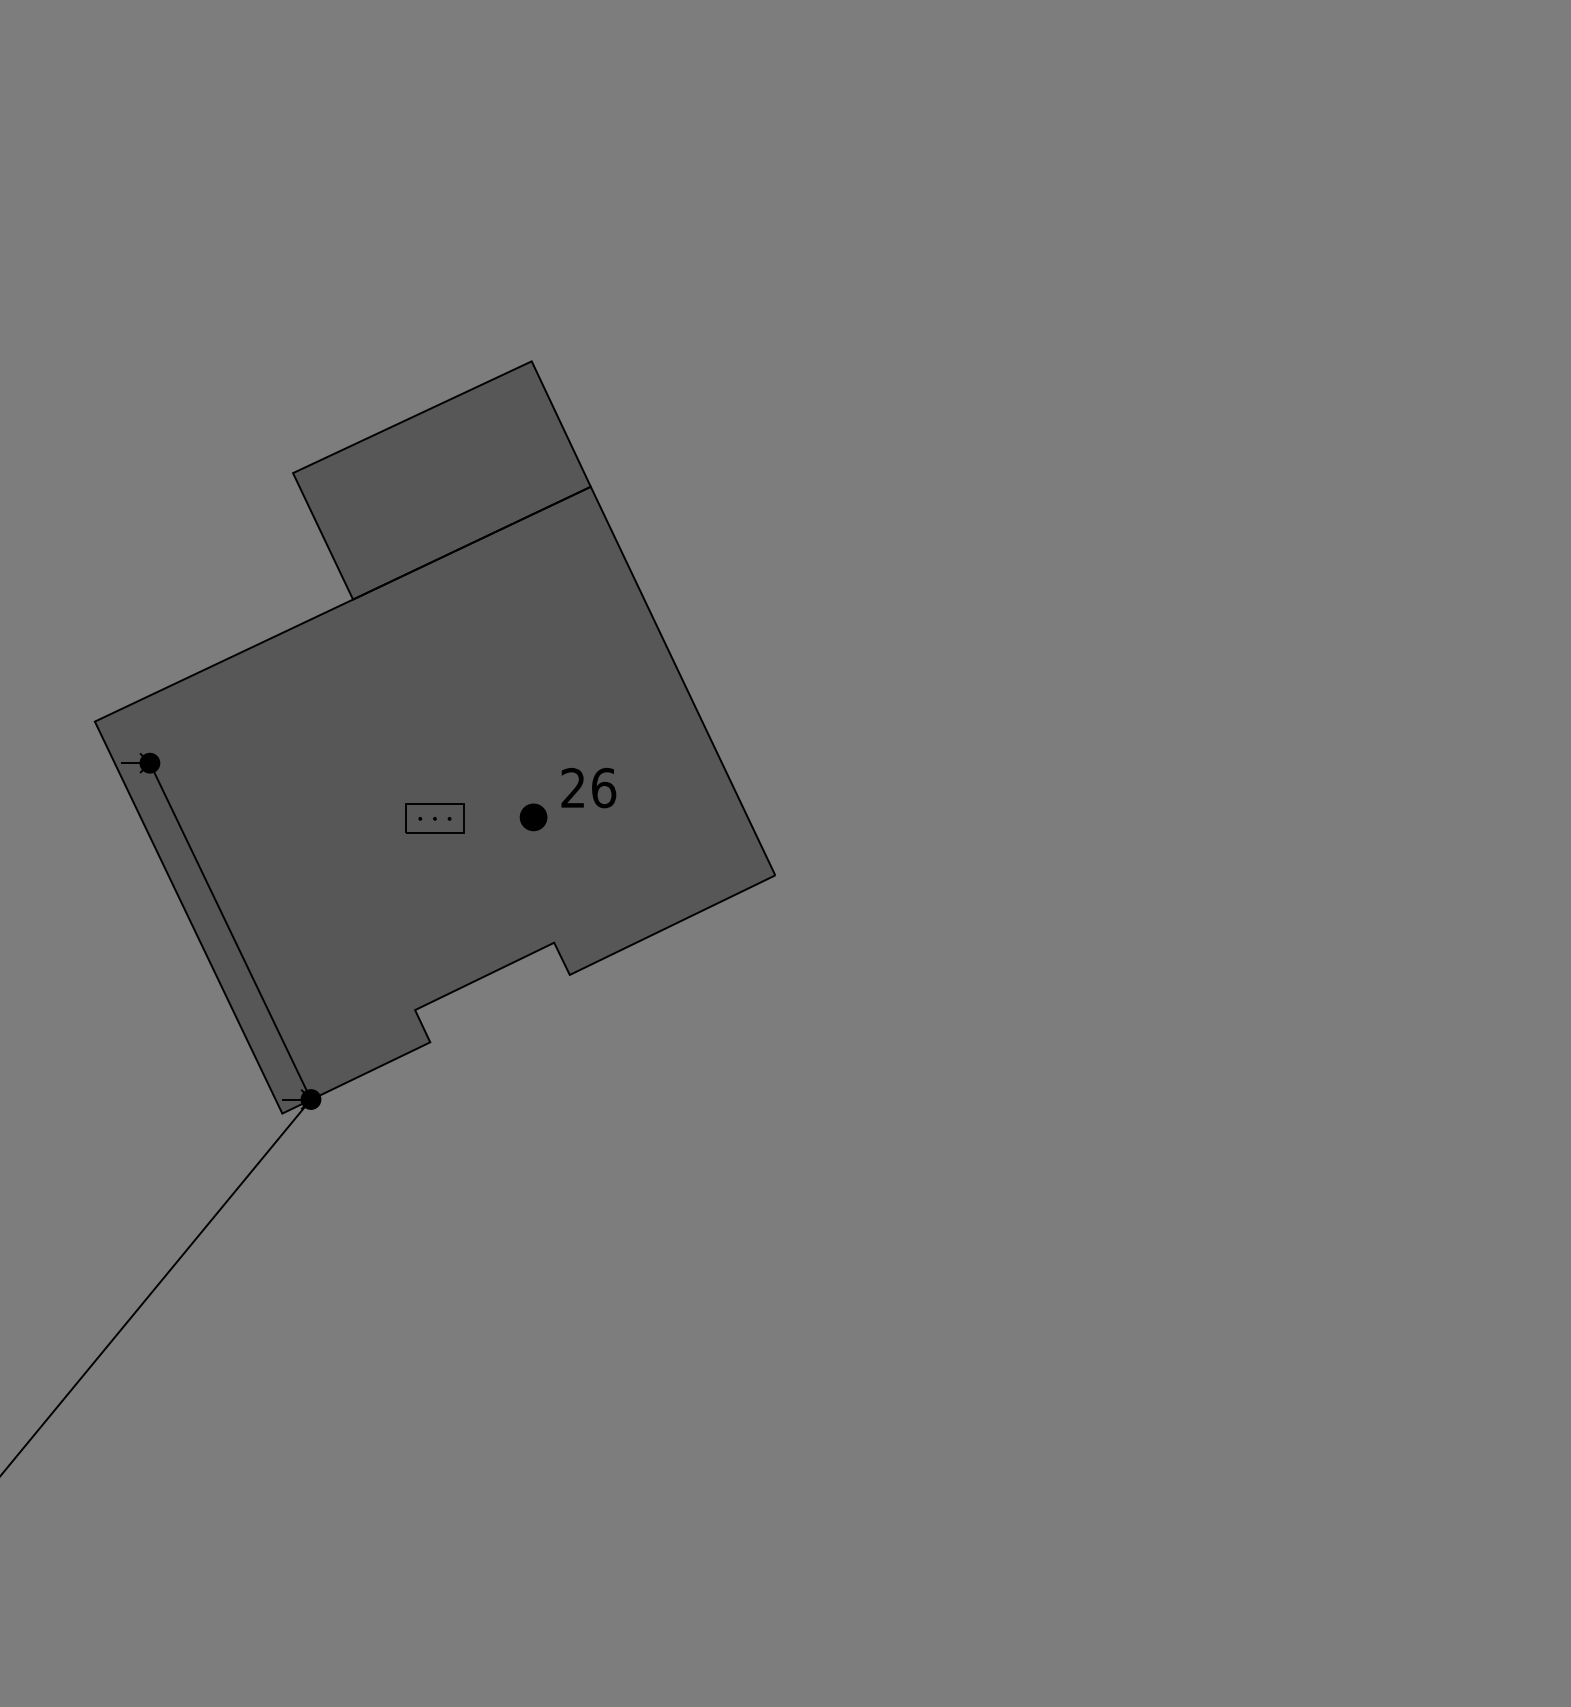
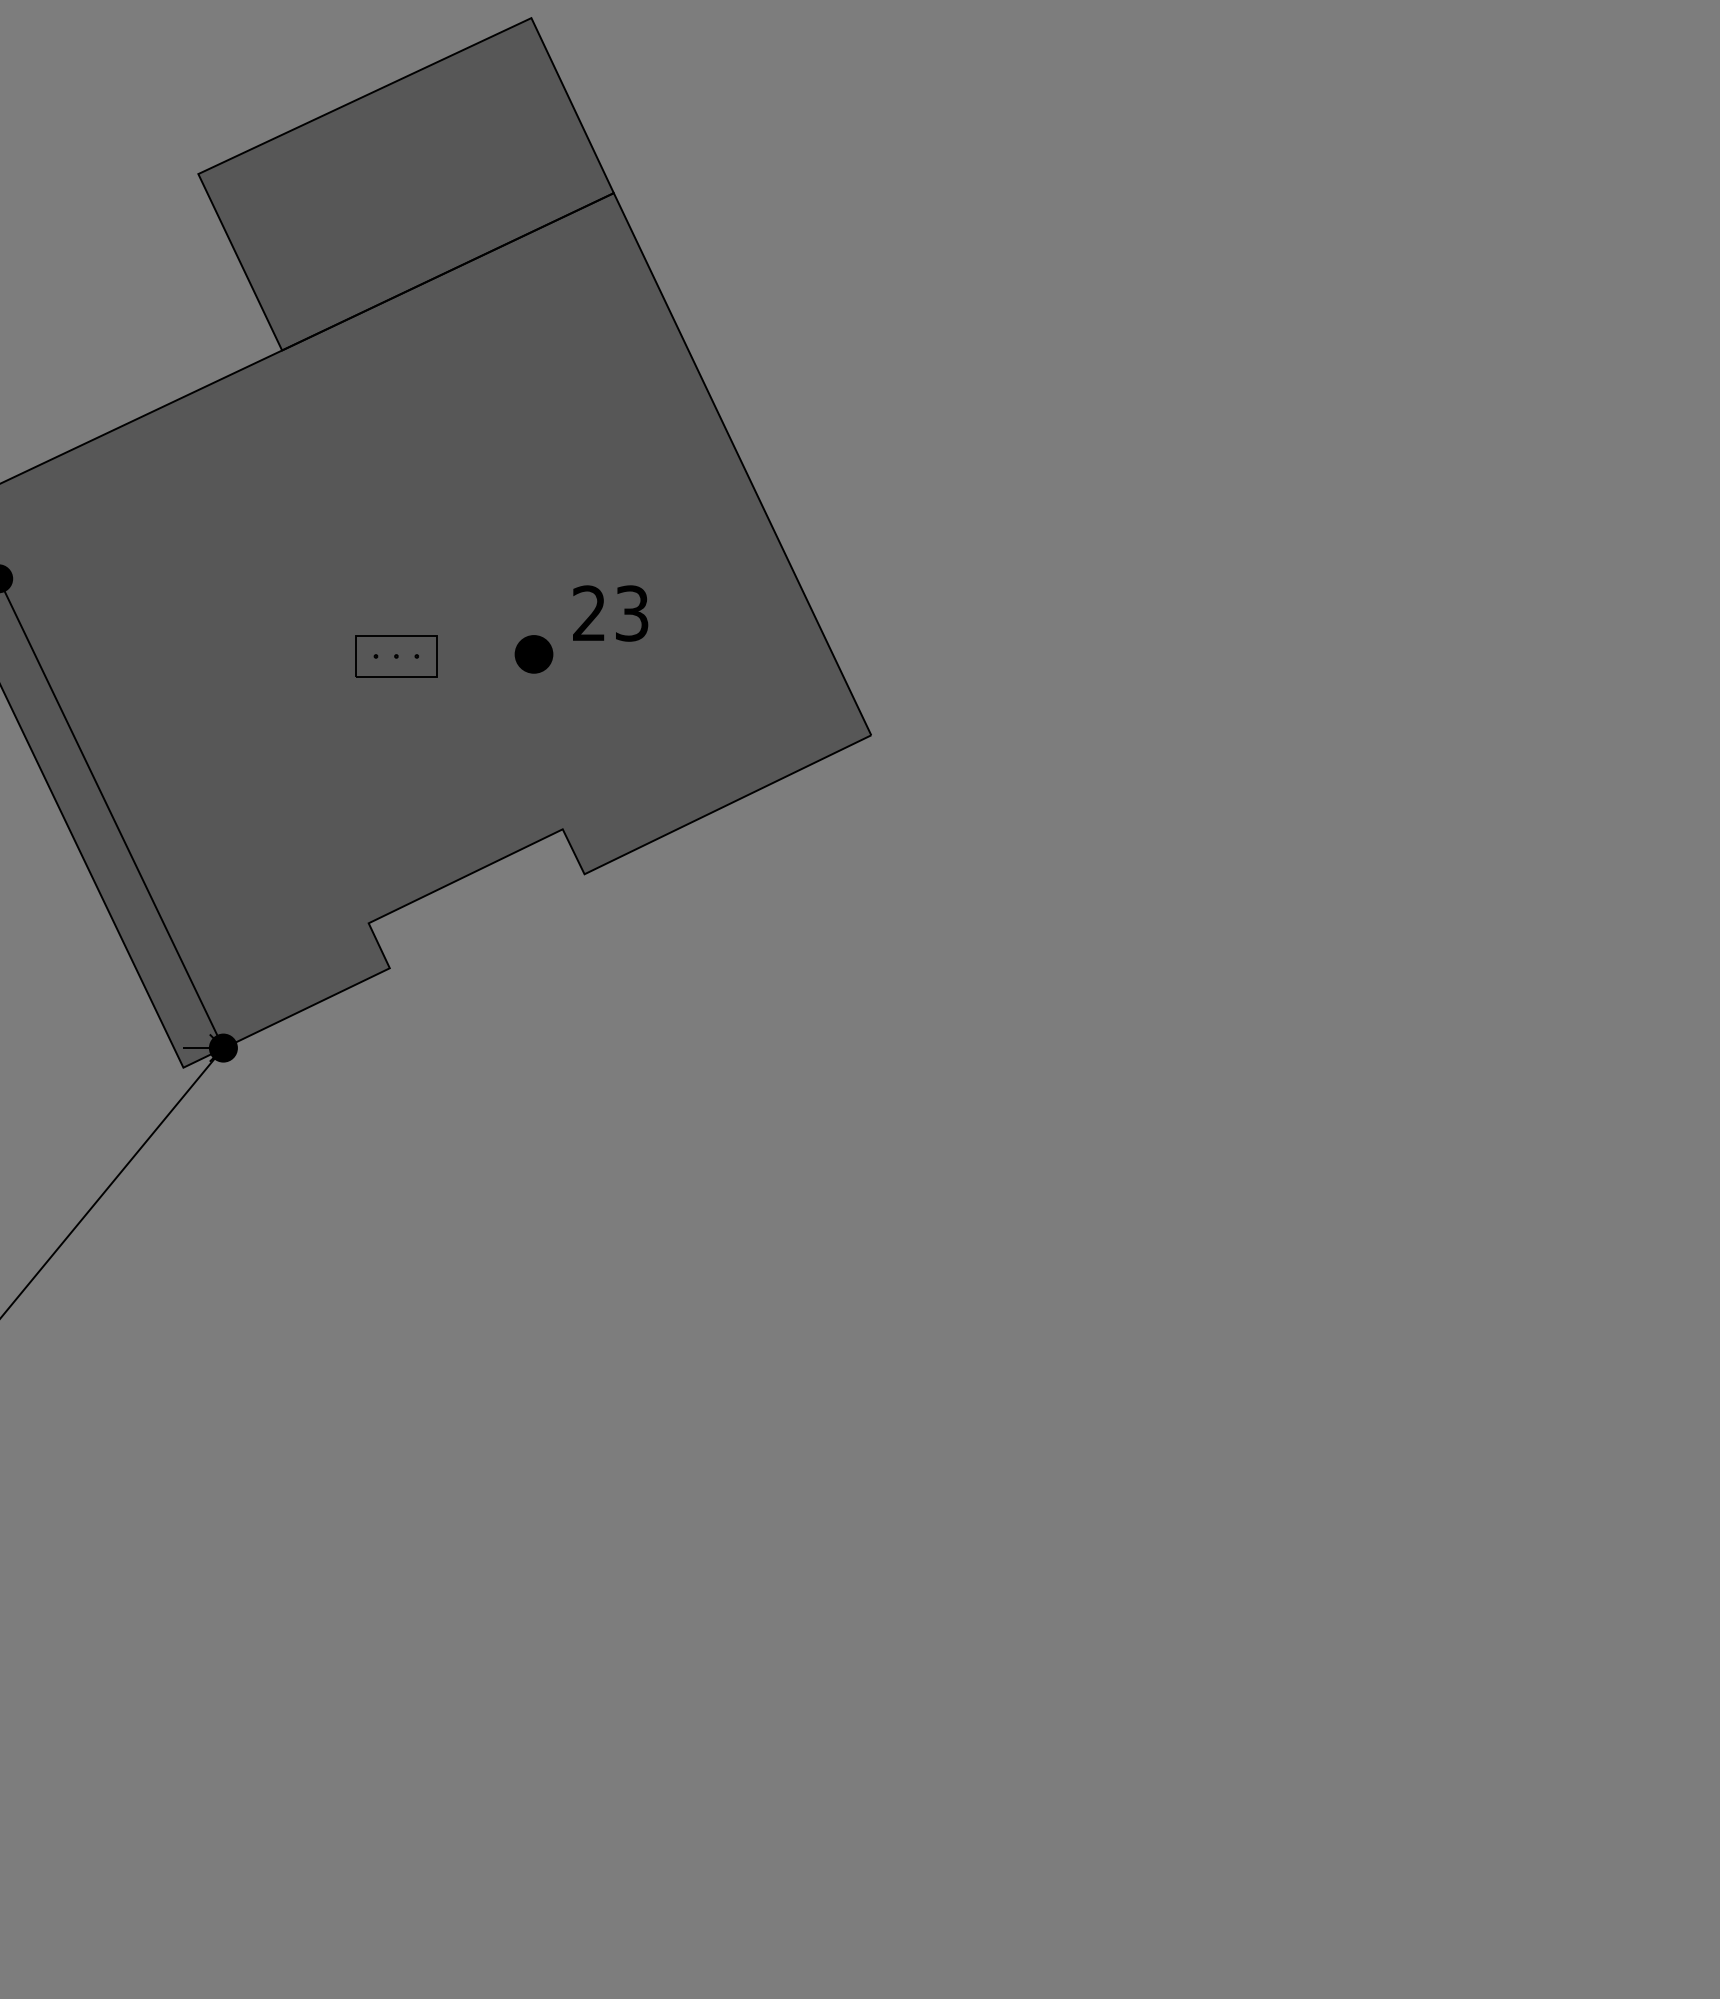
text: (604, 788) -> (632, 614), 26 -> 23

